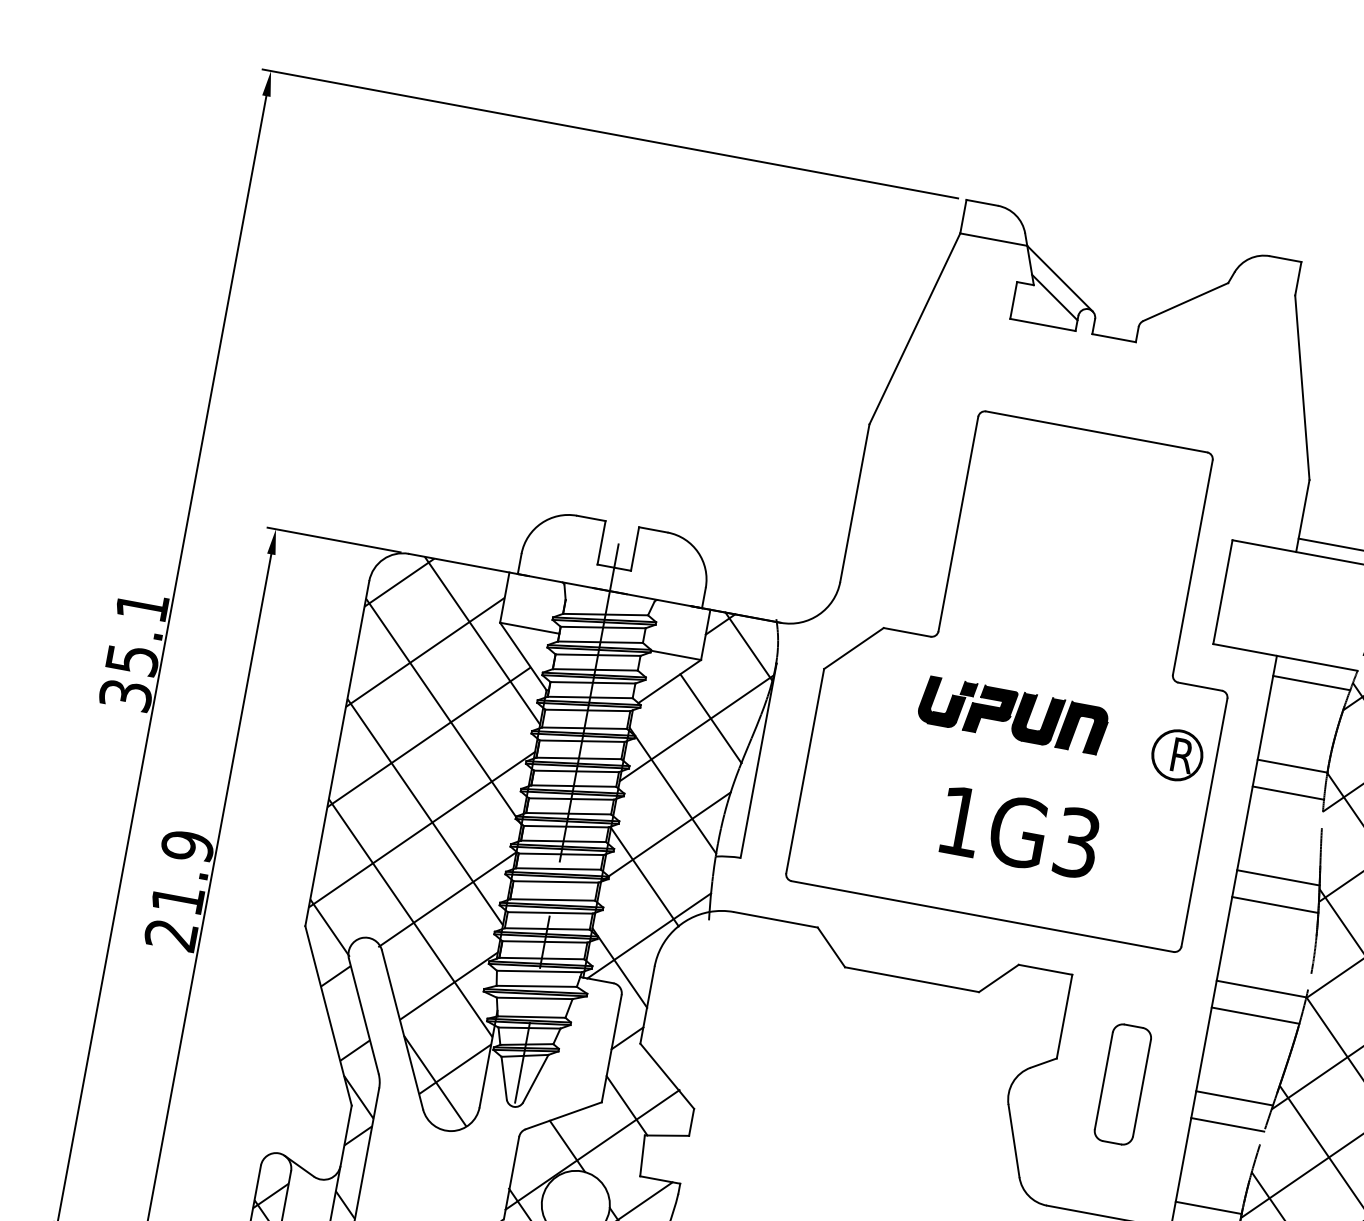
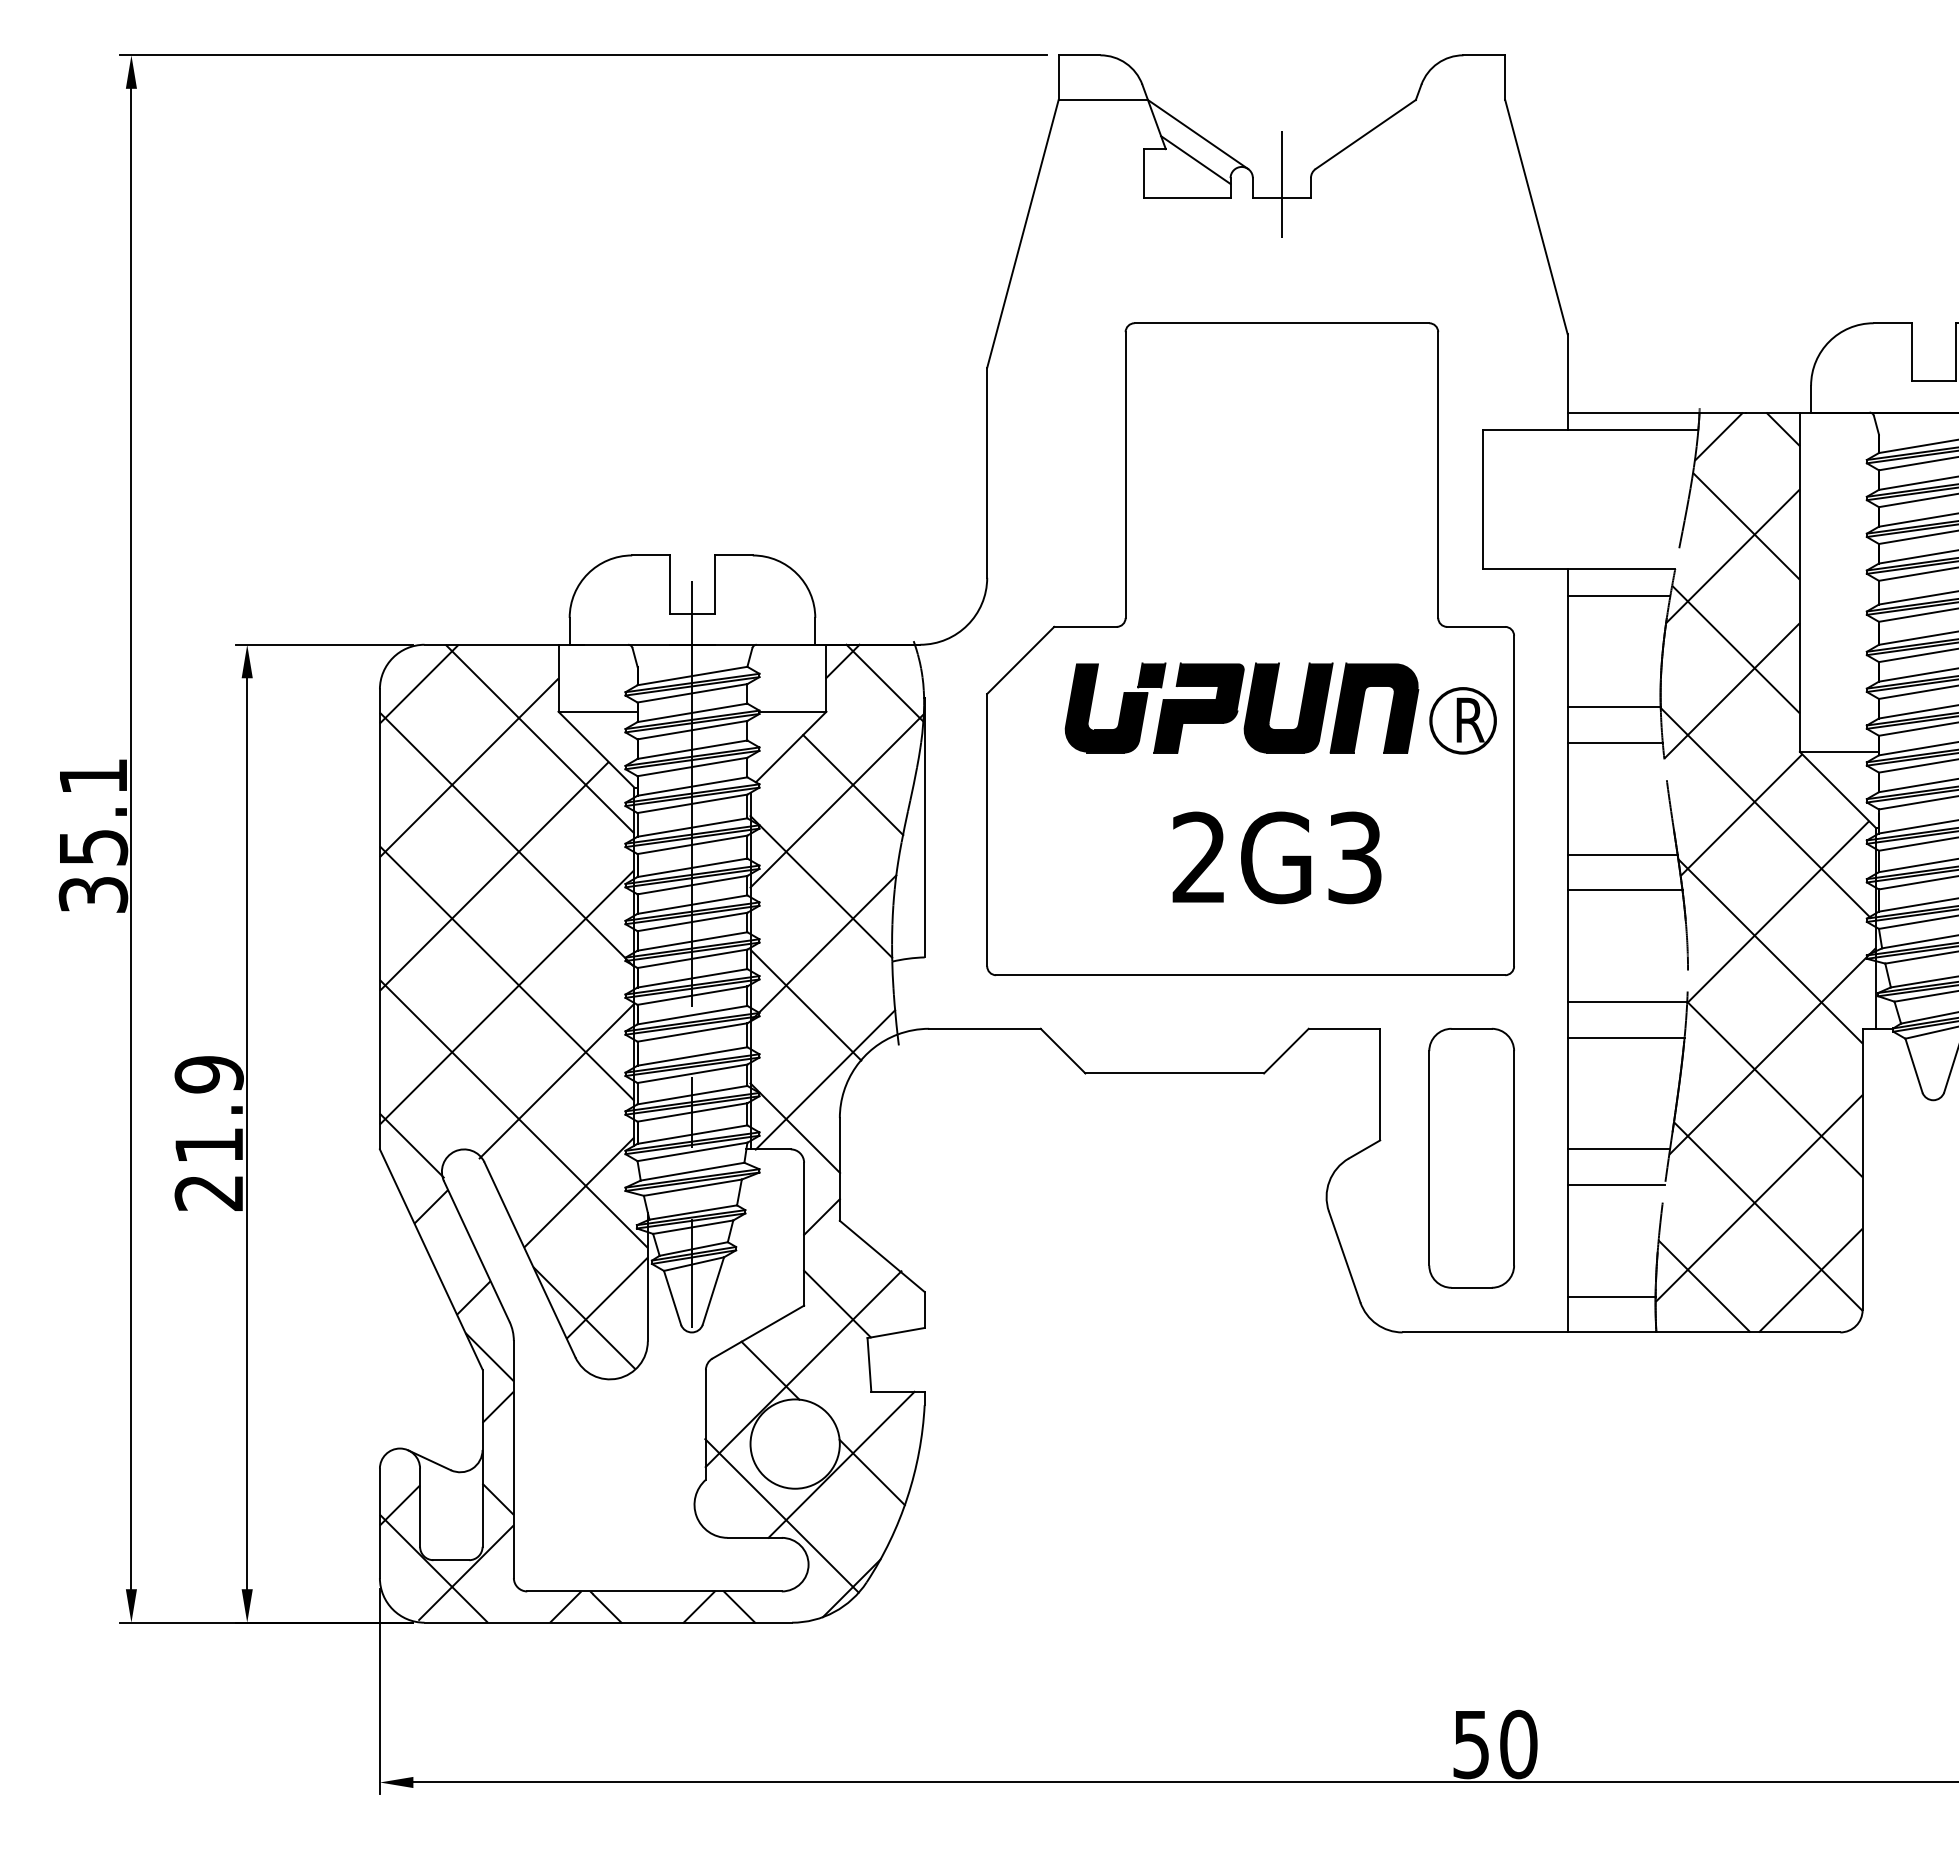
line: (1116, 323) -> (1281, 178), added
part: (1012, 714) -> (1241, 707), size x1.43
text: (960, 820) -> (1198, 856), 1G3 -> 2G3
part: (1122, 1083) -> (1471, 1157), size x1.67

